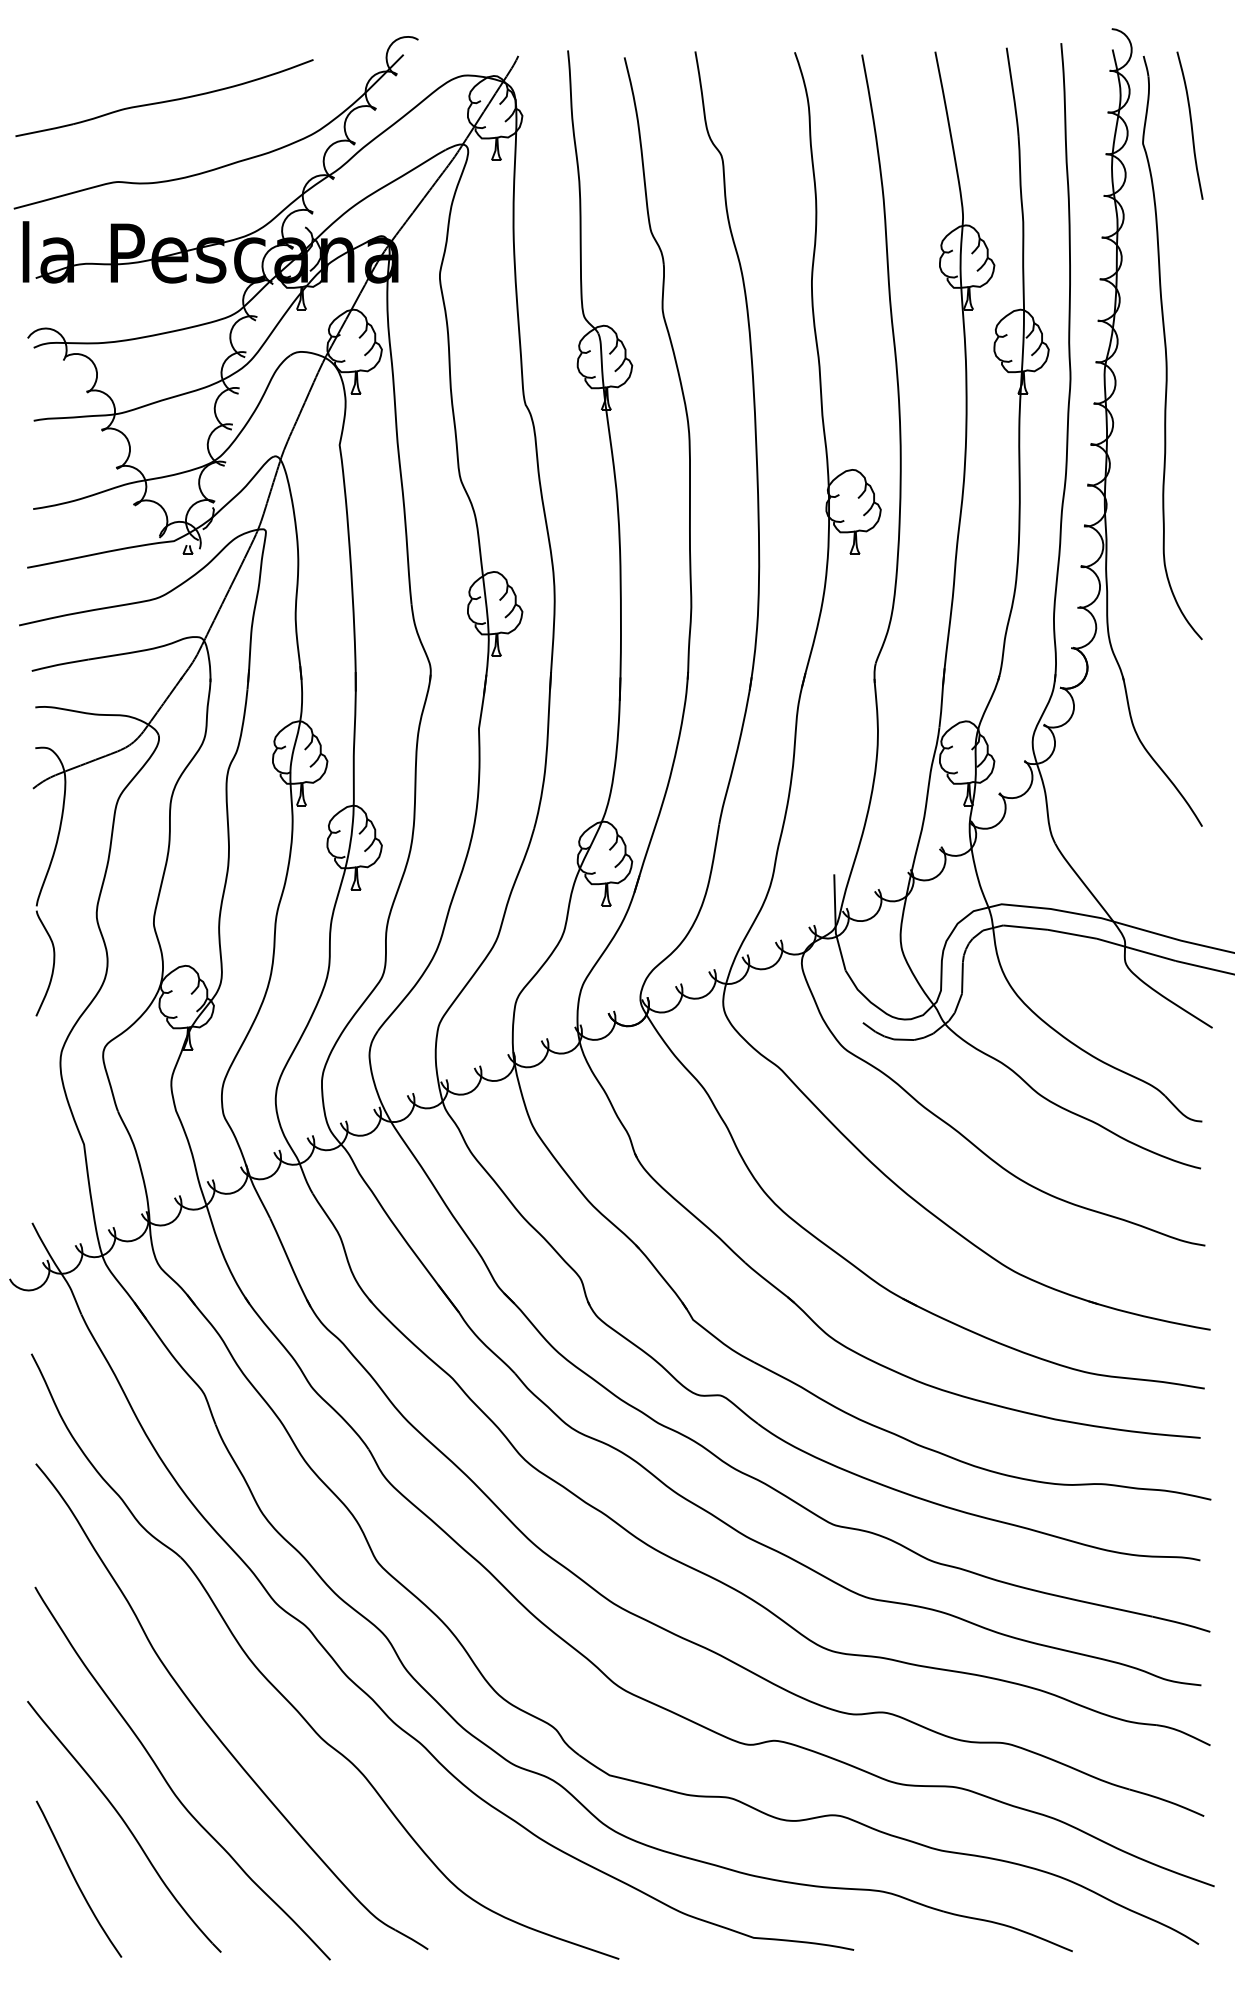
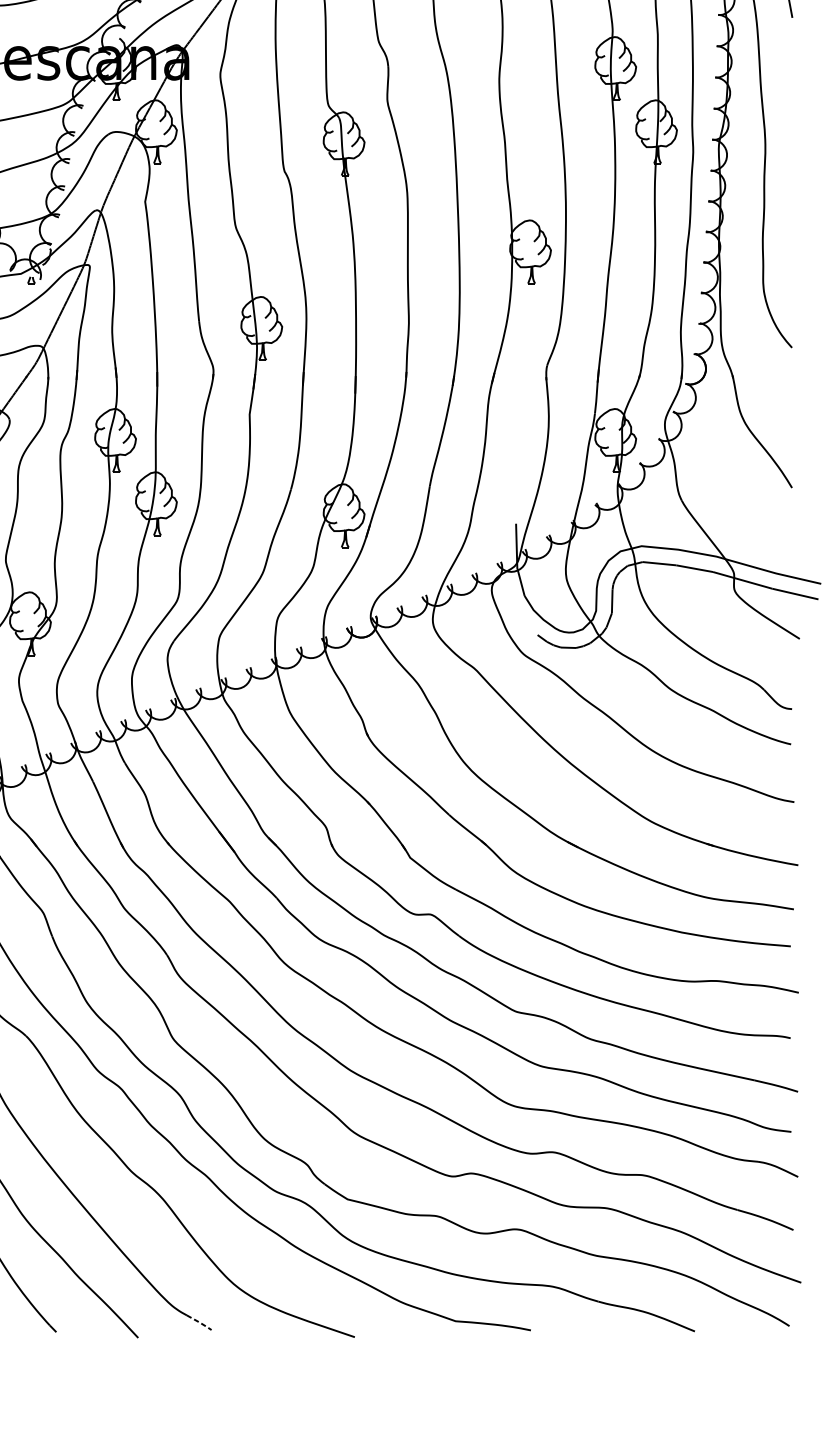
line: (412, 1939) -> (199, 1322), solid -> dashed

